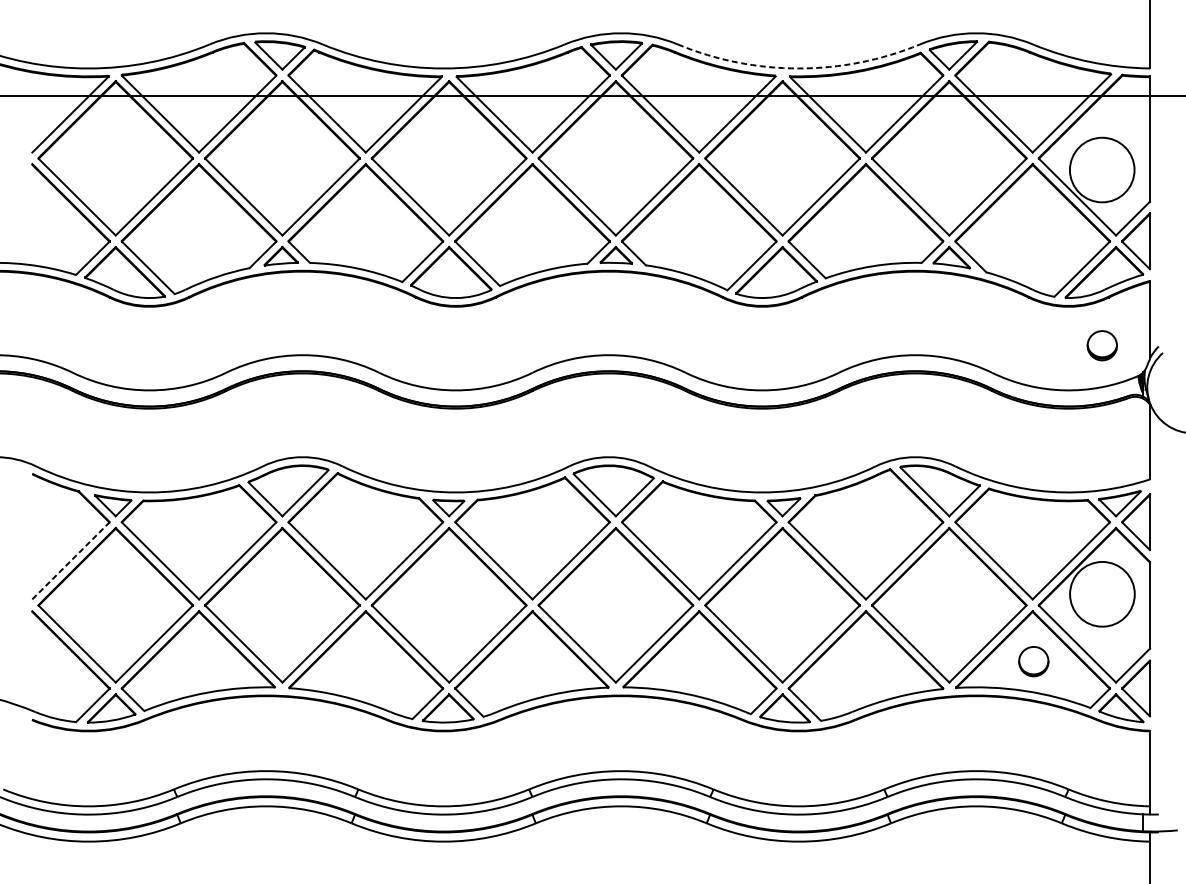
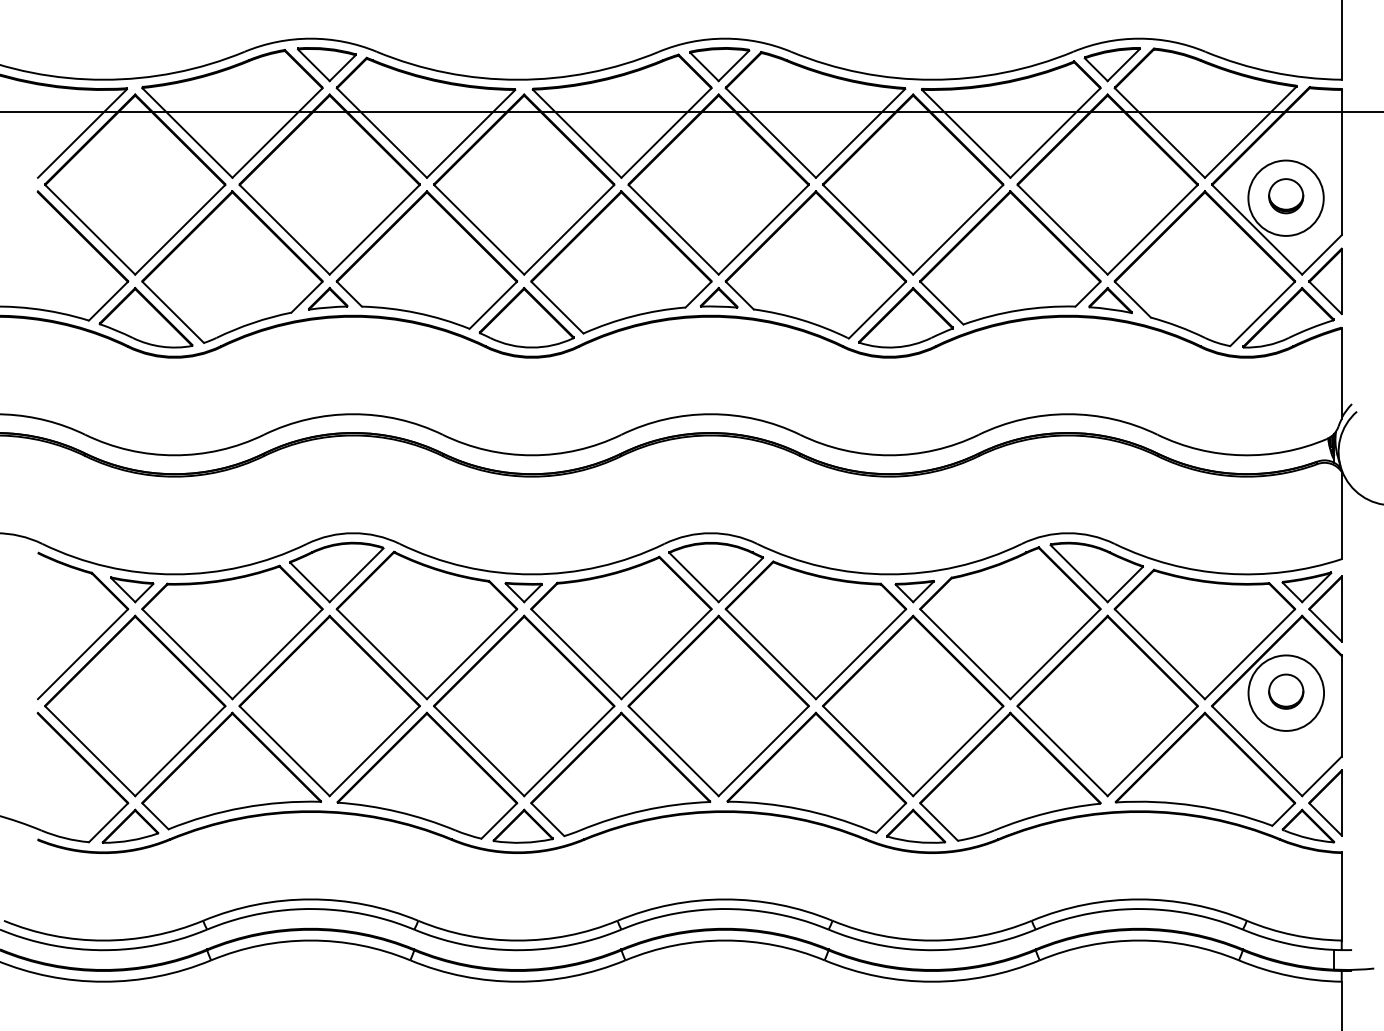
arc: (799, 68) -> (932, 79), dashed -> solid
part: (1102, 345) -> (1286, 196), moved
line: (70, 561) -> (82, 654), dashed -> solid
part: (1034, 661) -> (1286, 691), moved

